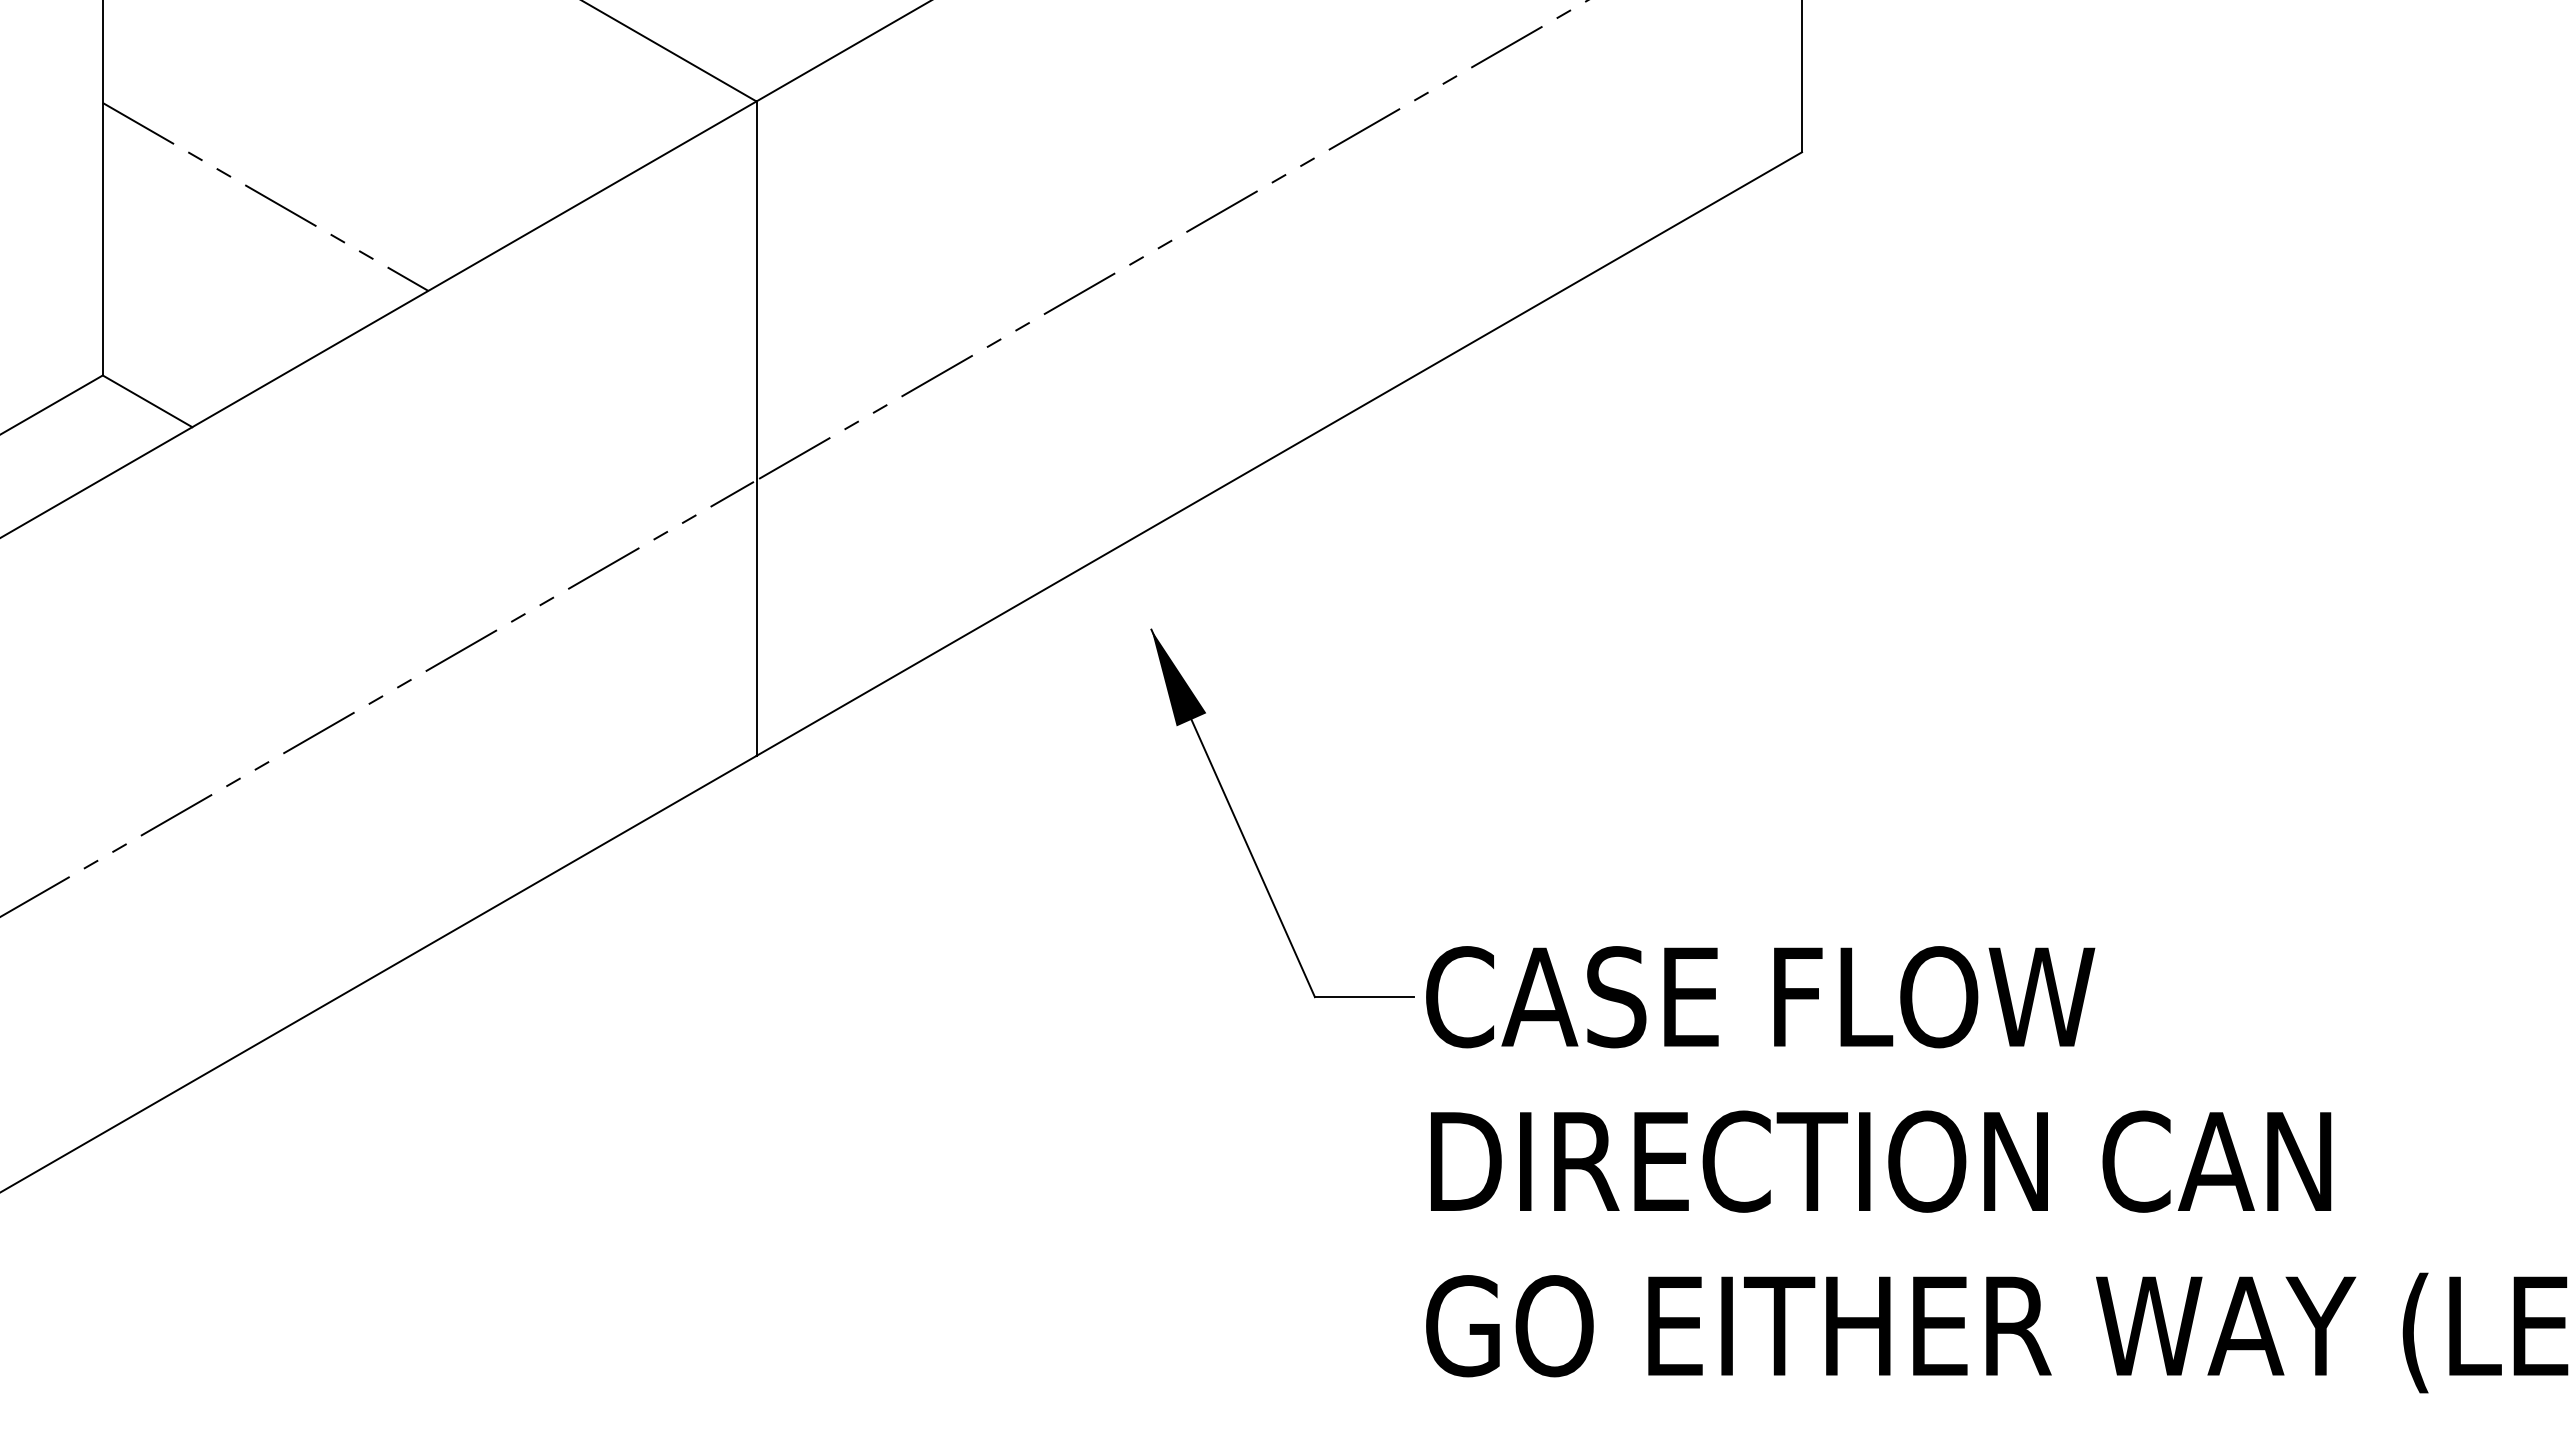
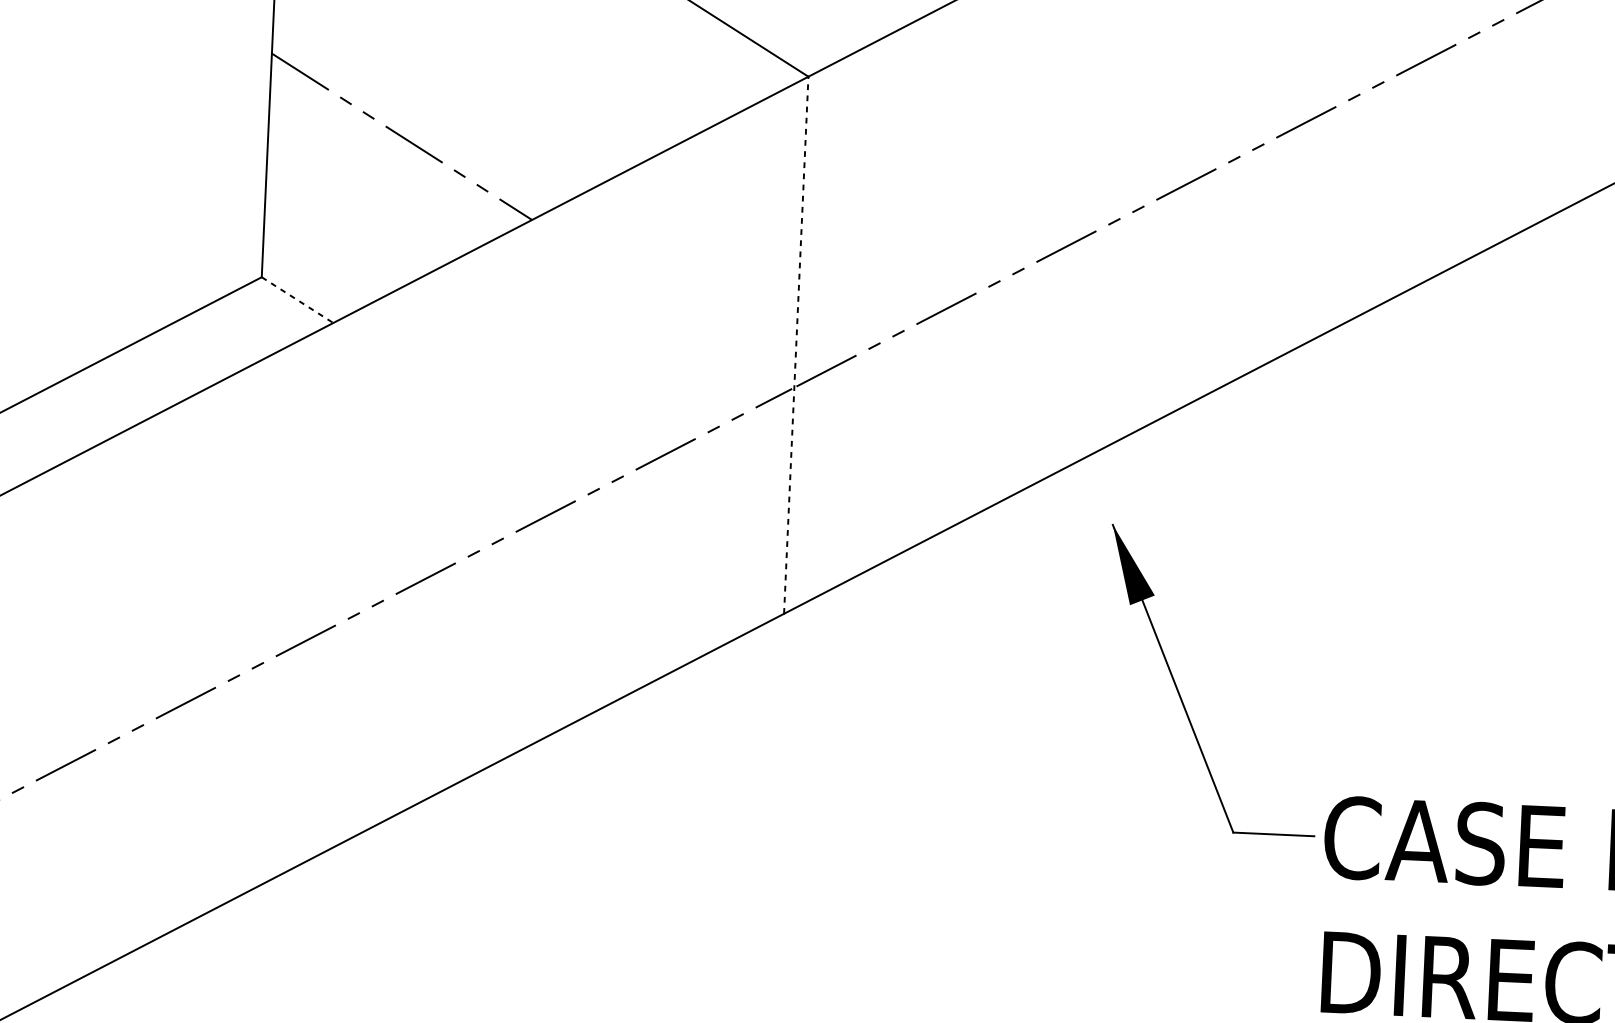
line: (147, 401) -> (297, 300), solid -> dashed
line: (756, 428) -> (796, 345), solid -> dashed

